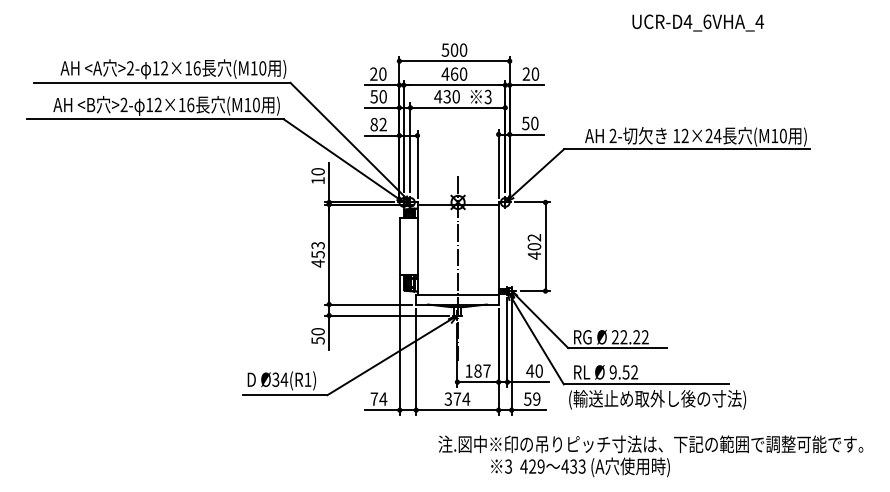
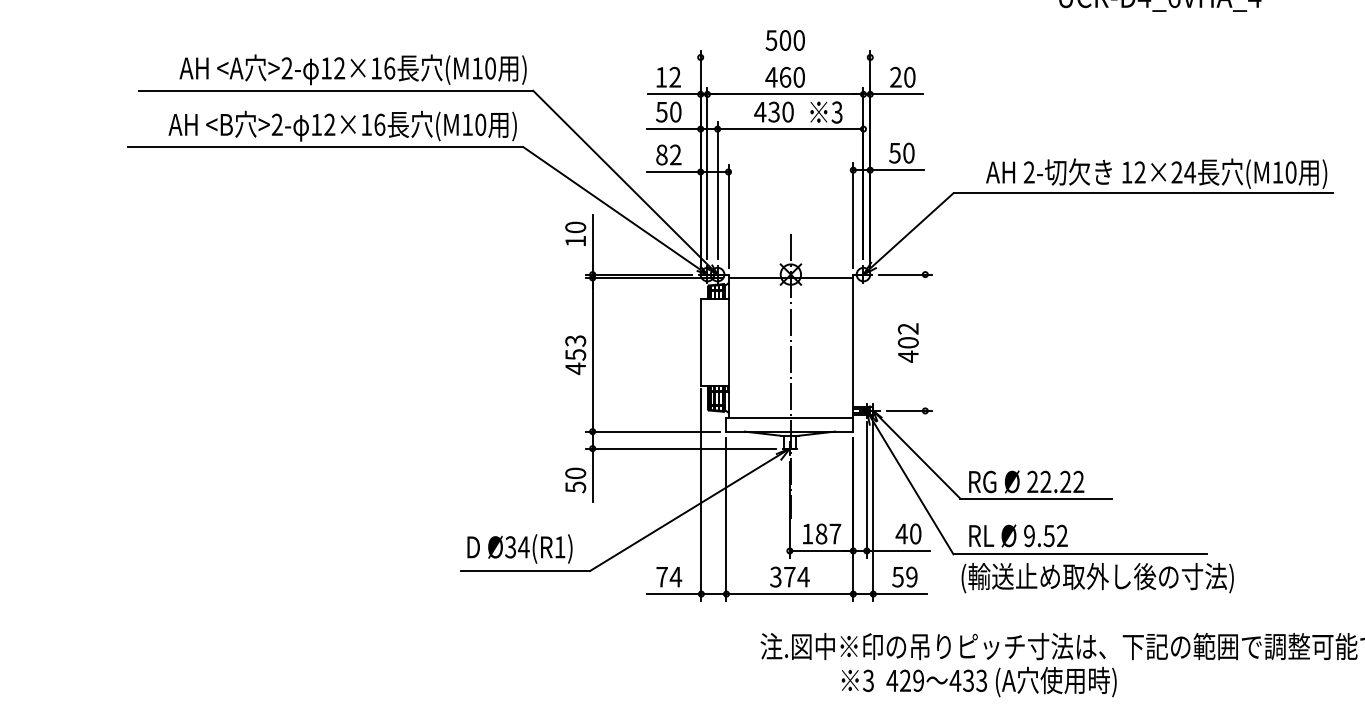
line: (454, 61) -> (785, 57), removed
text: (378, 73) -> (668, 76), 20 -> 12
line: (545, 246) -> (925, 342), removed

